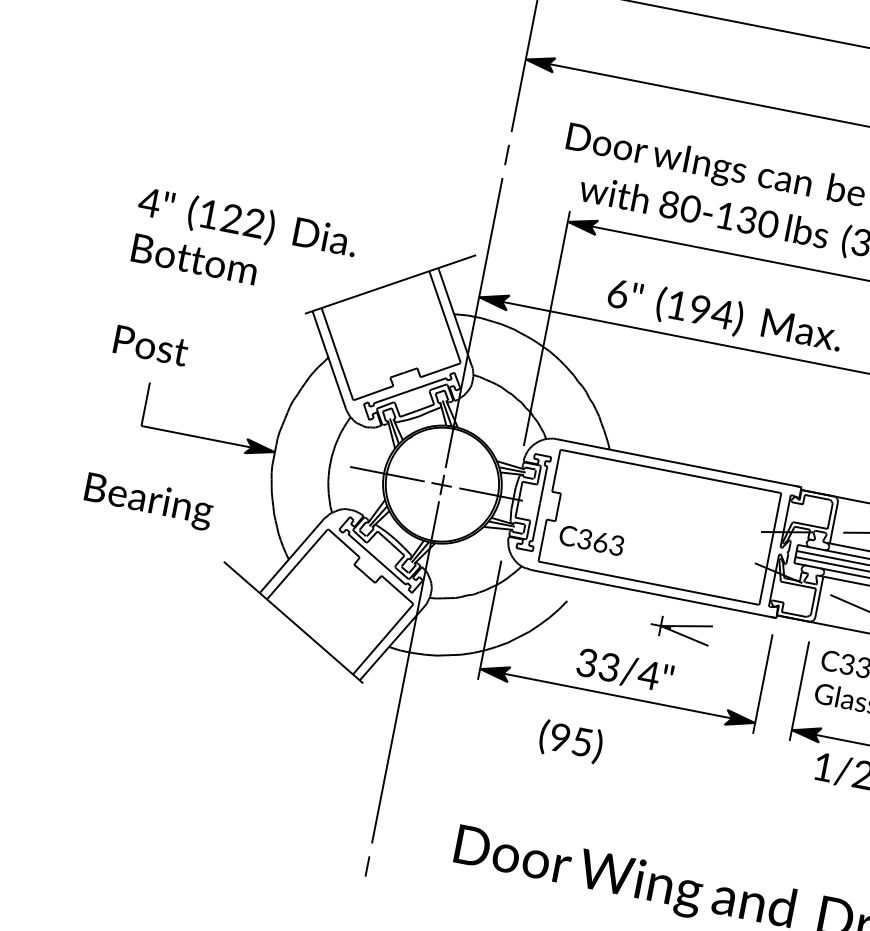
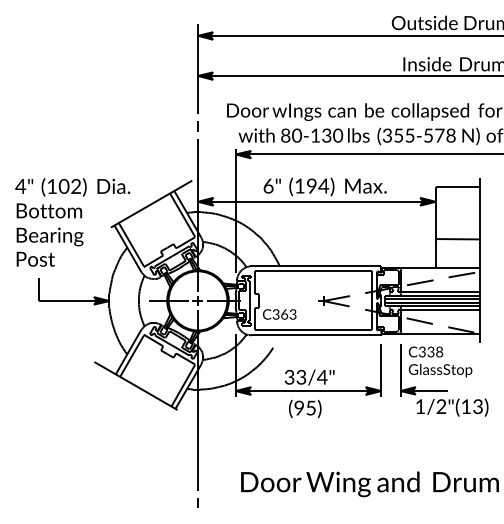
text: (230, 218) -> (63, 186), (122) -> (102)
text: (147, 500) -> (49, 236), moved
part: (681, 630) -> (334, 301), moved
text: (571, 740) -> (305, 408), moved

